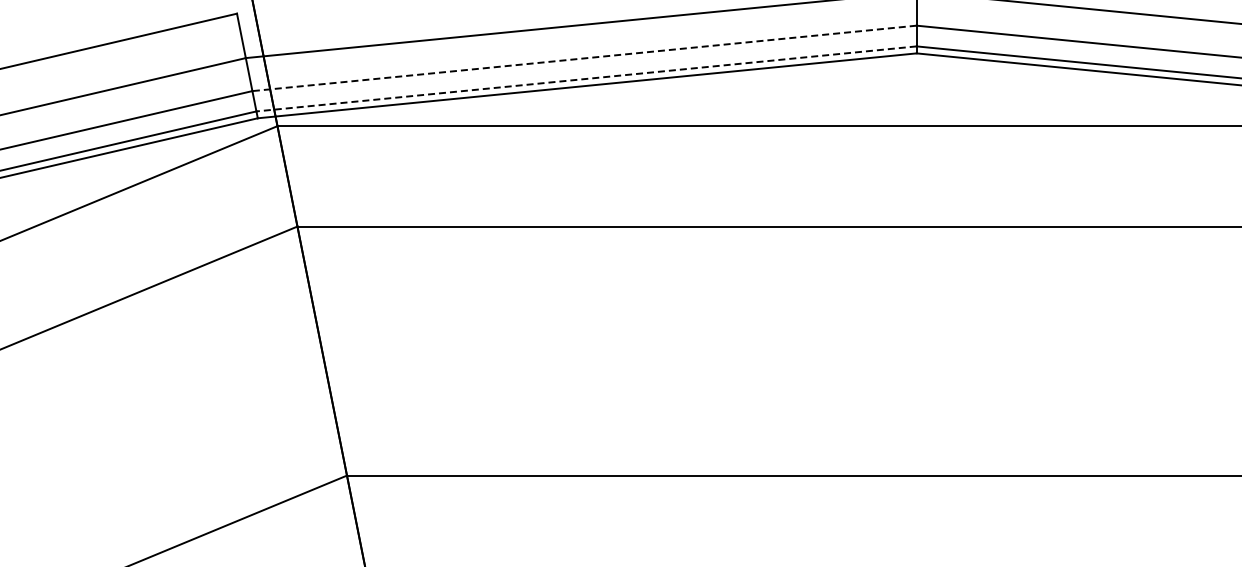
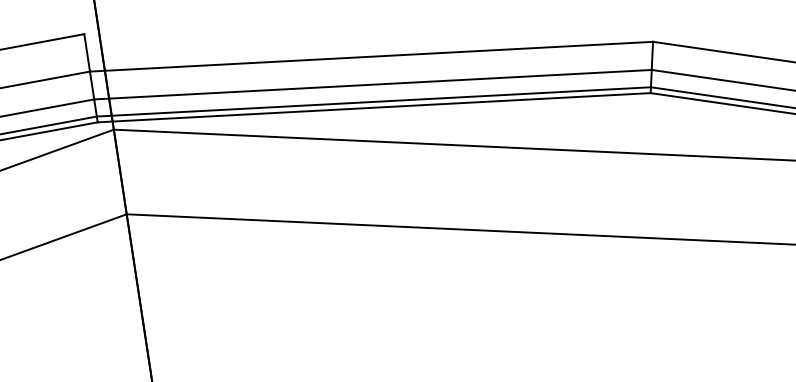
line: (584, 58) -> (372, 84), dashed -> solid
line: (586, 78) -> (373, 101), dashed -> solid

